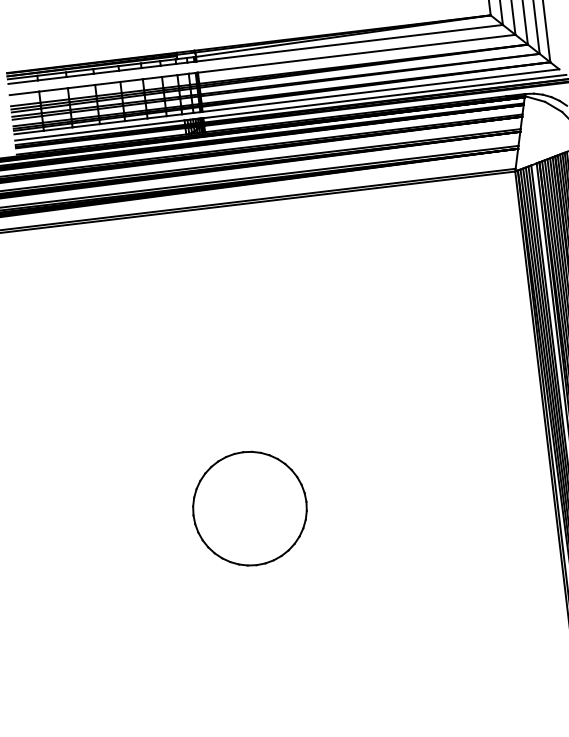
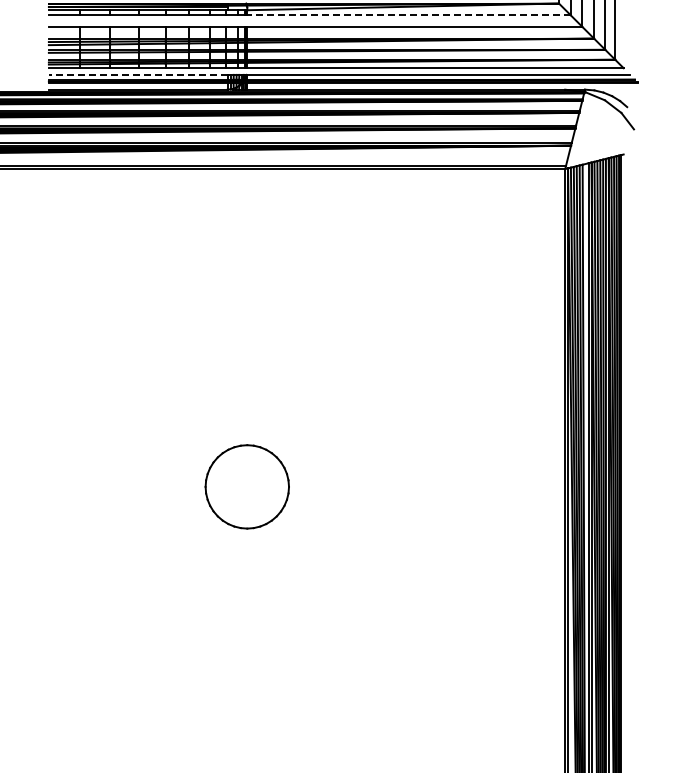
line: (350, 43) -> (409, 15), solid -> dashed
line: (99, 130) -> (137, 74), solid -> dashed
part: (249, 508) -> (246, 486), size x0.7

